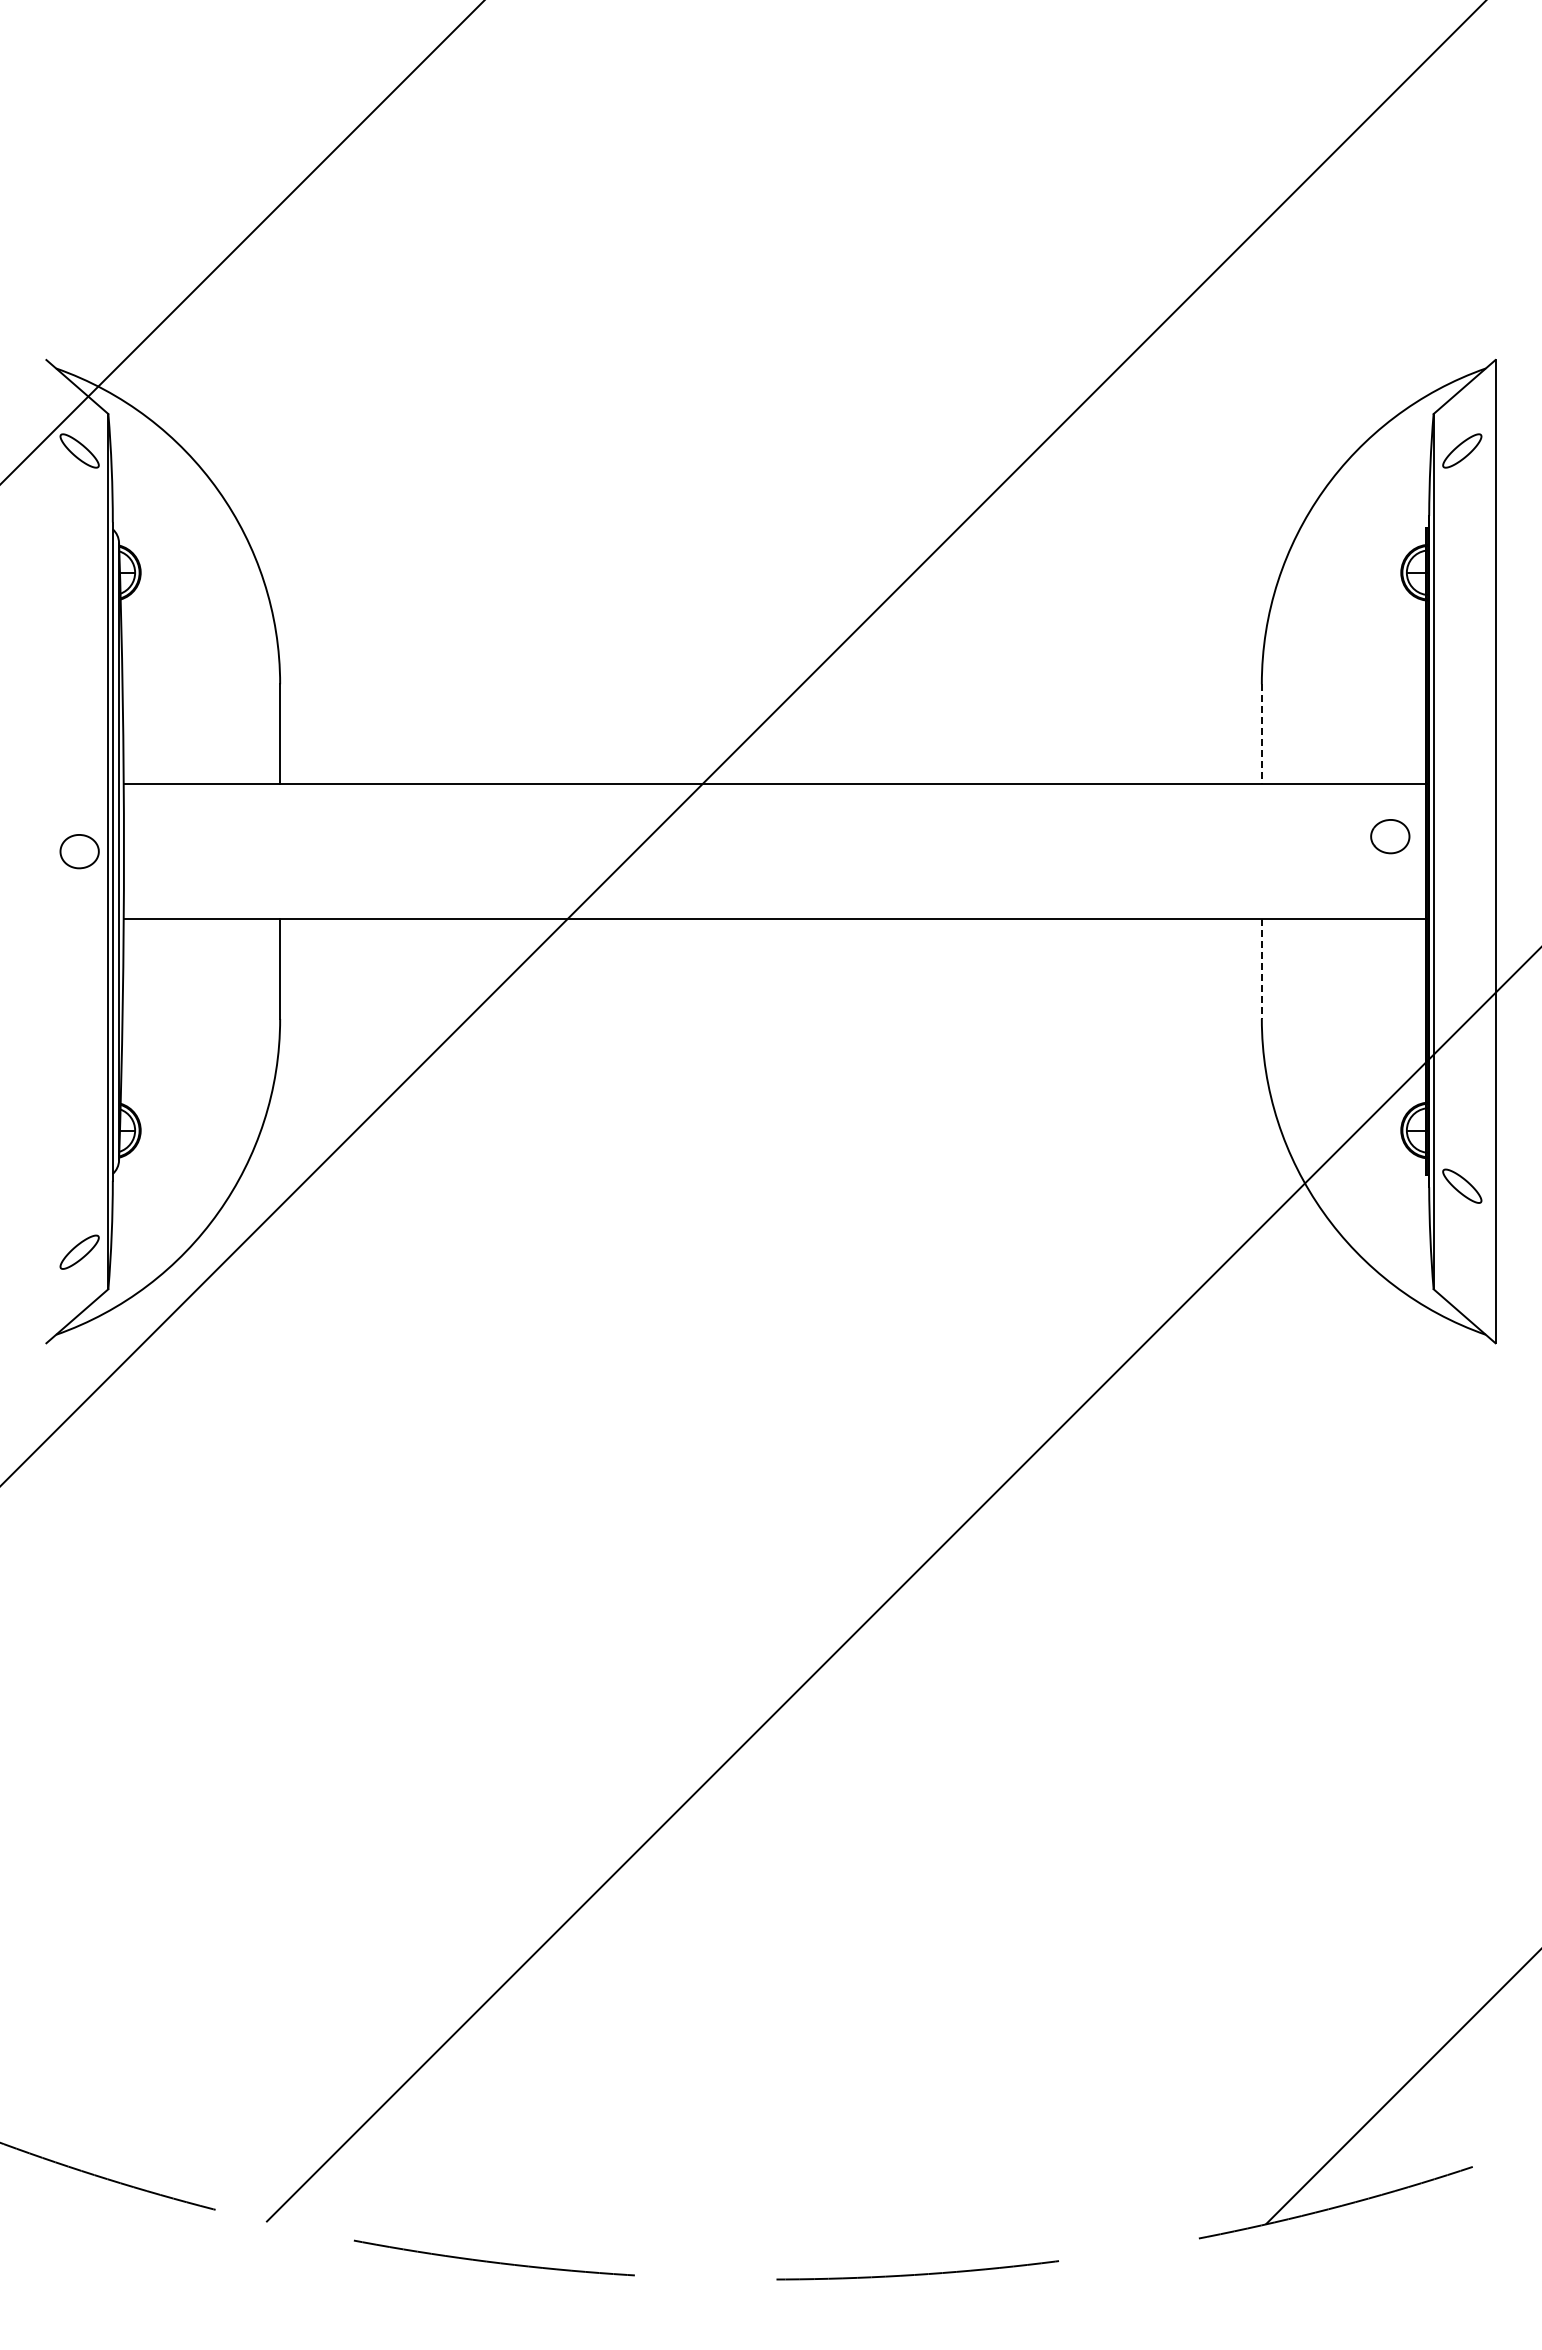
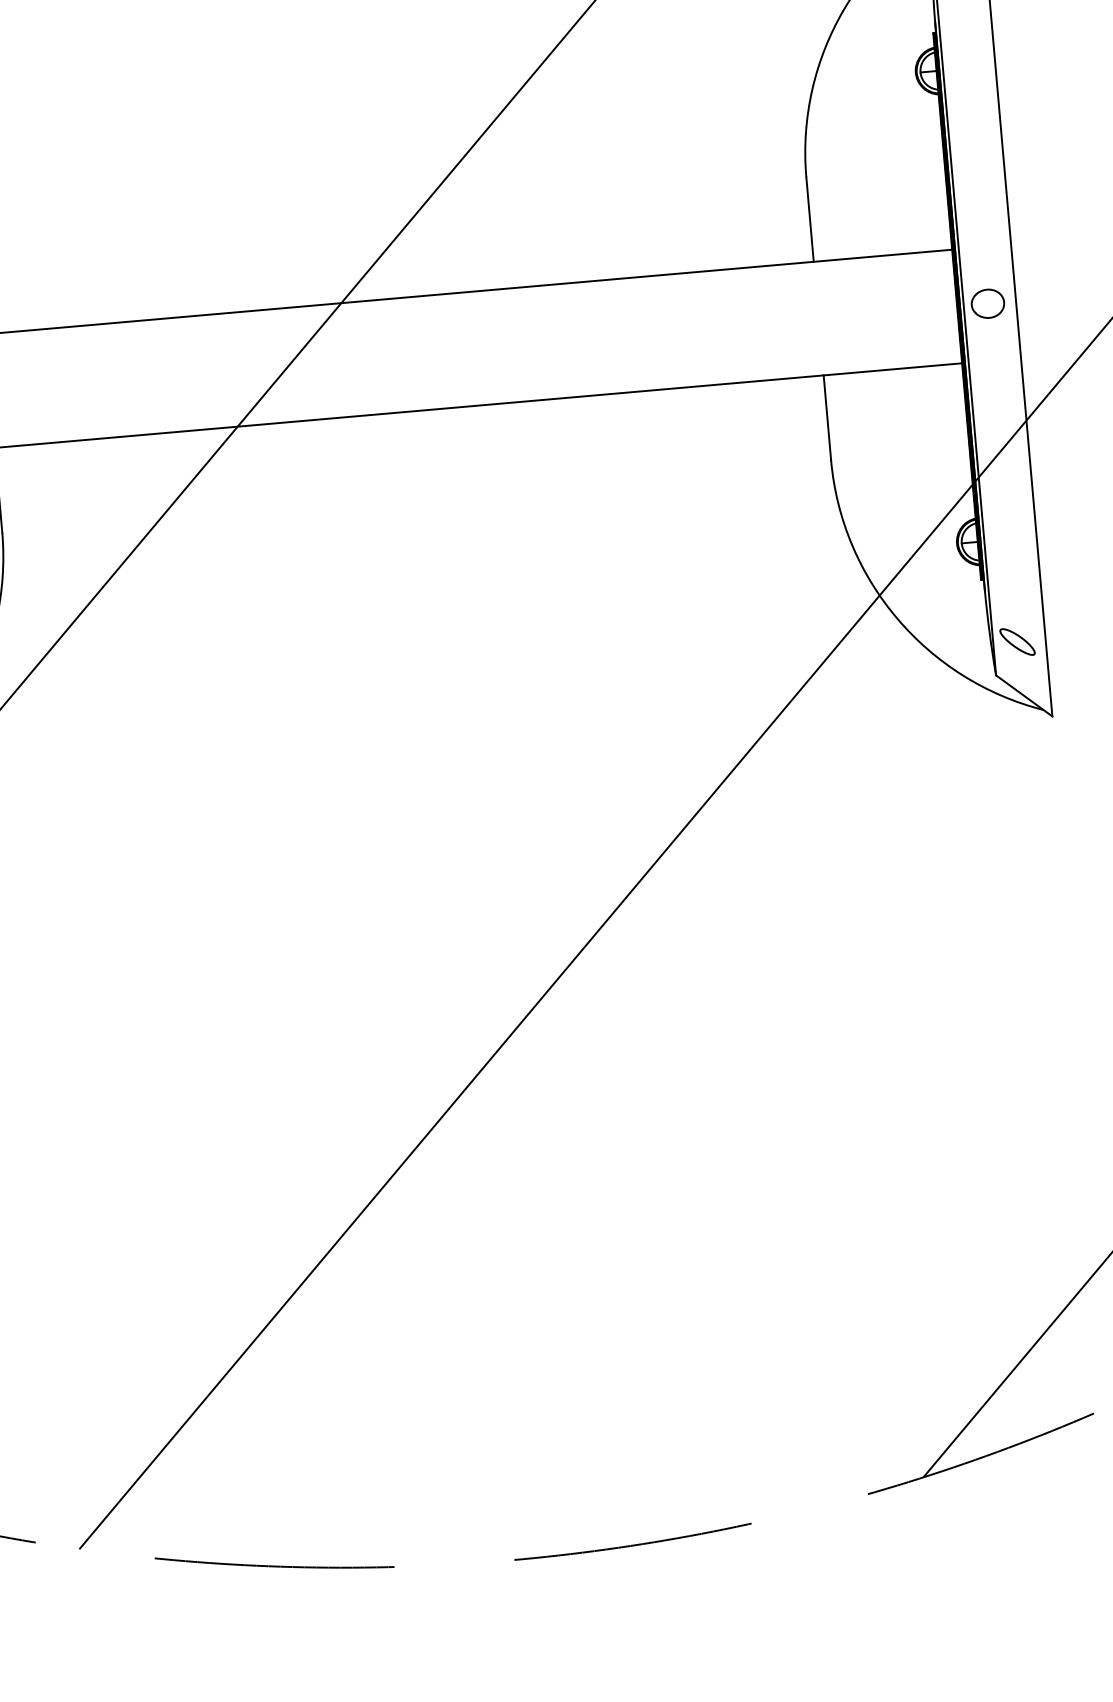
line: (1261, 734) -> (809, 219), dashed -> solid
part: (1390, 836) -> (988, 303), moved
line: (1261, 969) -> (827, 418), dashed -> solid
part: (1462, 1185) -> (1017, 641), moved

